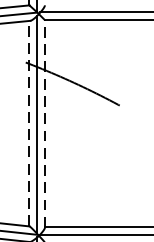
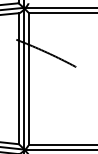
line: (29, 123) -> (18, 78), dashed -> solid
line: (44, 123) -> (28, 78), dashed -> solid

